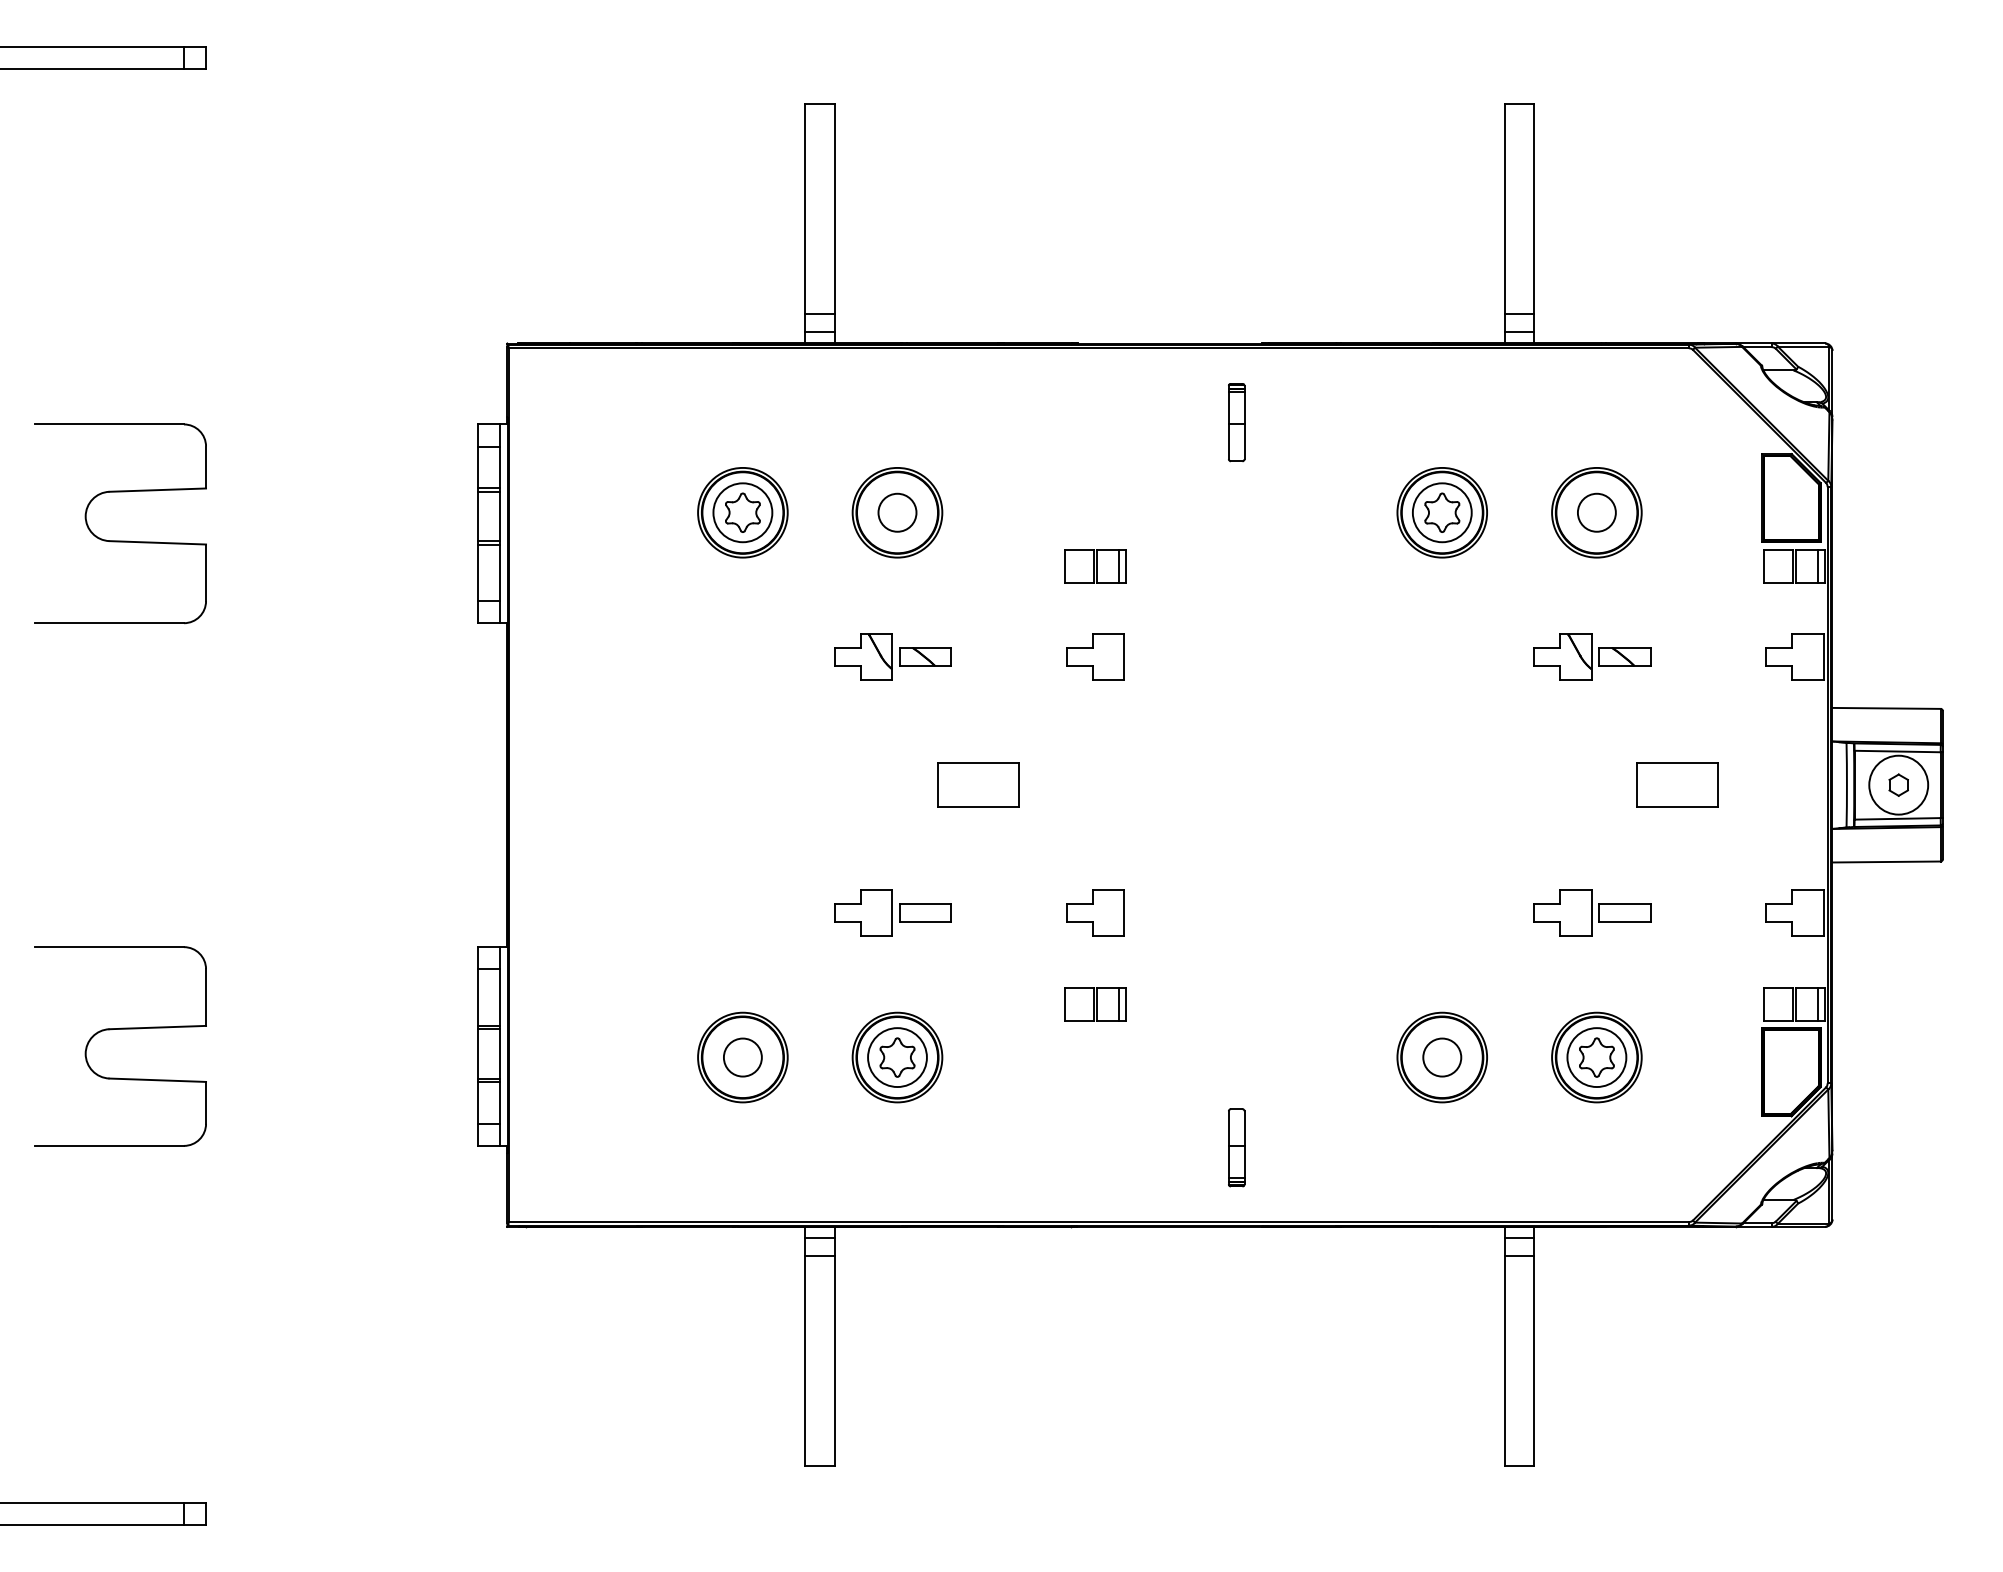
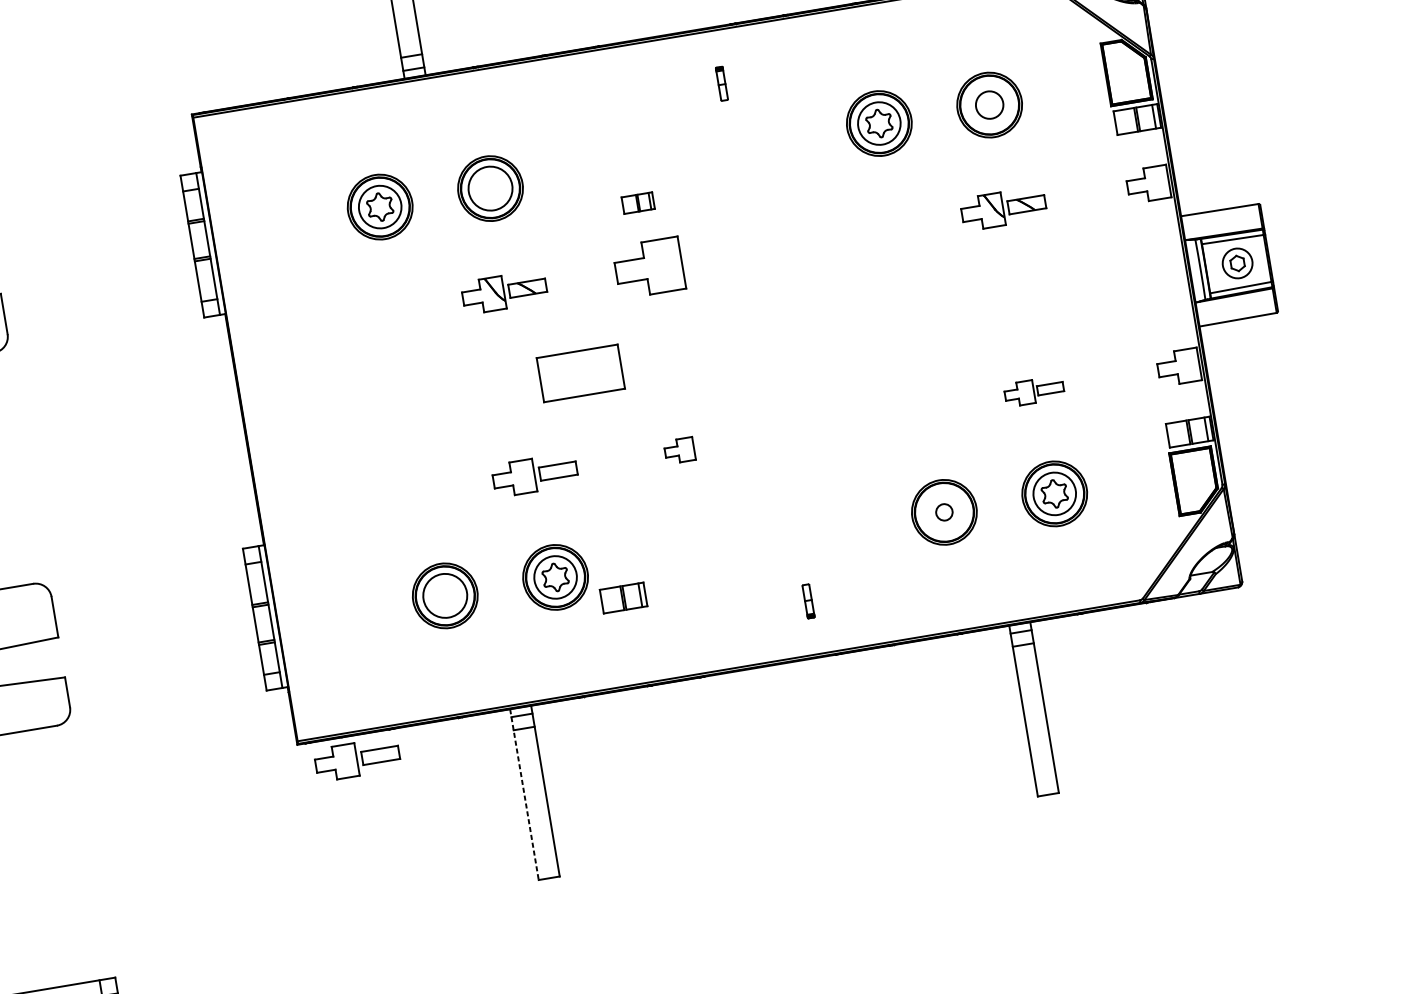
part: (1236, 422) -> (721, 83), size x0.6
circle: (897, 512) -> (490, 188), size x1.6
part: (1095, 566) -> (638, 203), size x0.7
part: (1095, 656) -> (649, 267), size x1.6
part: (978, 784) -> (580, 372), size x1.4
part: (1677, 784) -> (1079, 289), removed
circle: (1898, 784) -> (1237, 263), size x0.7
part: (1095, 912) -> (679, 450), size x0.7
part: (1592, 912) -> (1034, 390), size x0.7
part: (1095, 1004) -> (623, 598), moved
circle: (742, 1057) -> (444, 595), size x1.6
circle: (1442, 1057) -> (944, 512), size x0.6
part: (1236, 1147) -> (808, 601), size x0.6
part: (585, 1259) -> (357, 758), added
line: (805, 1346) -> (524, 794), solid -> dashed

